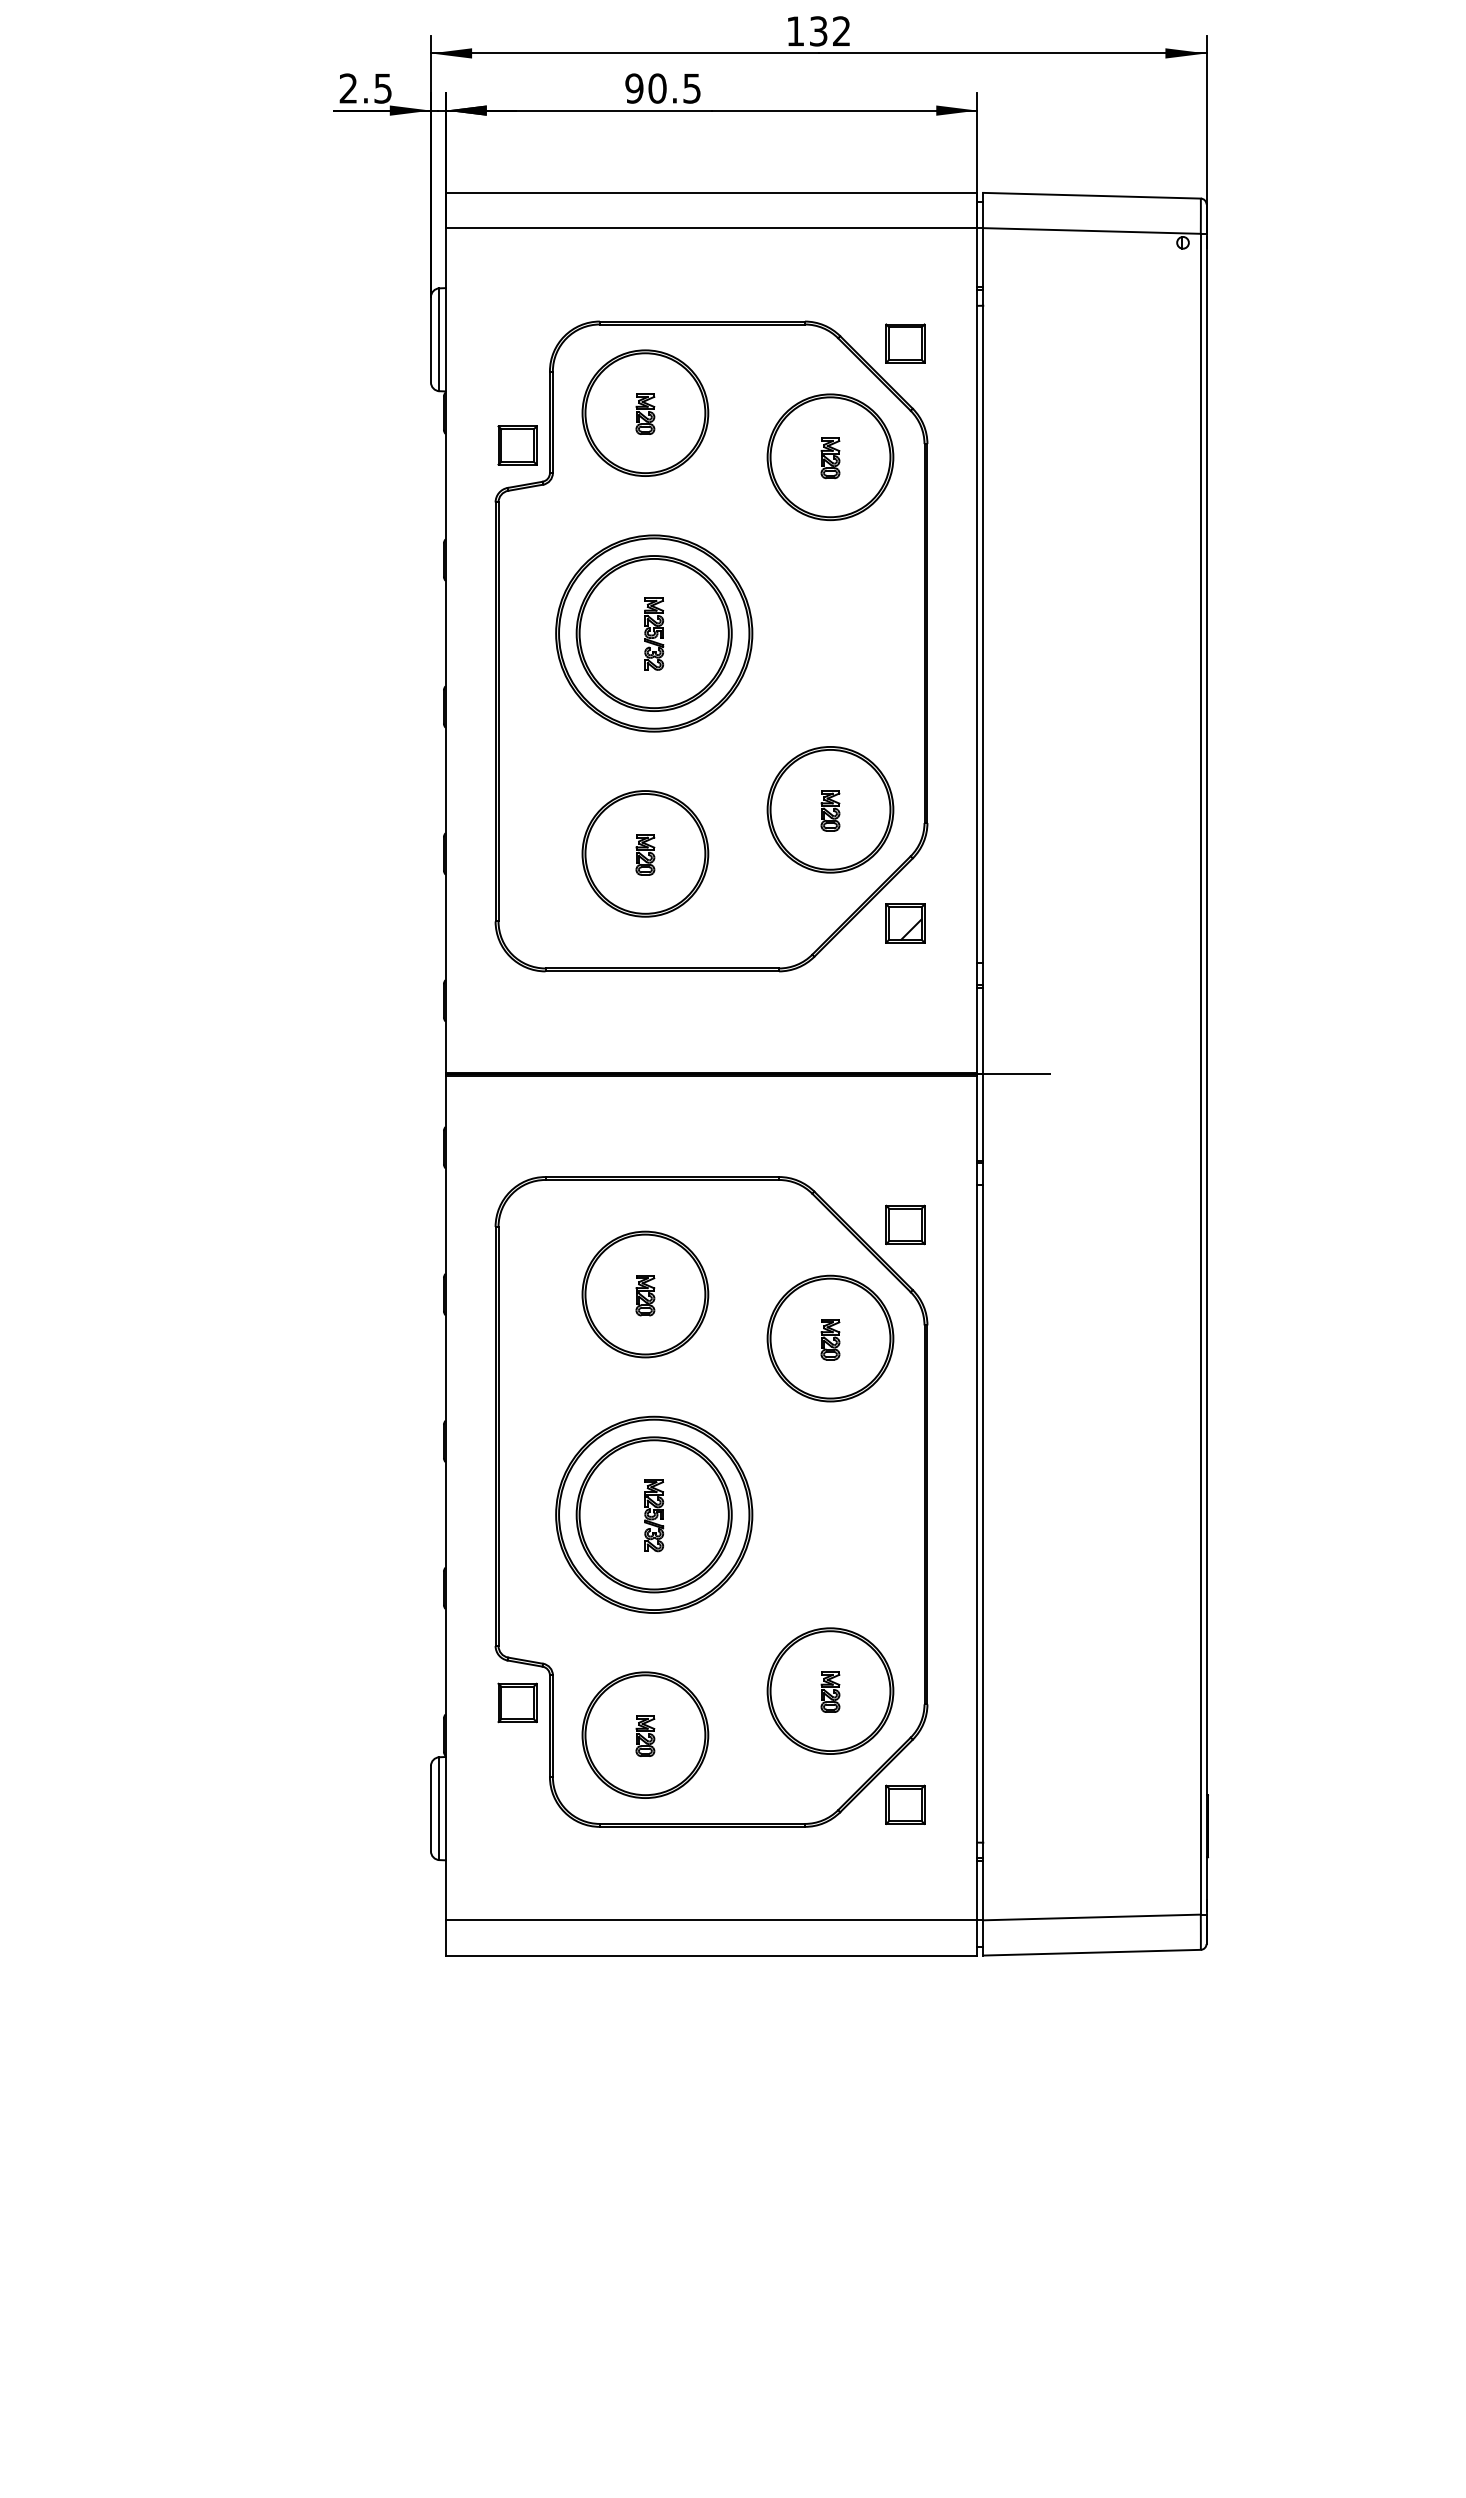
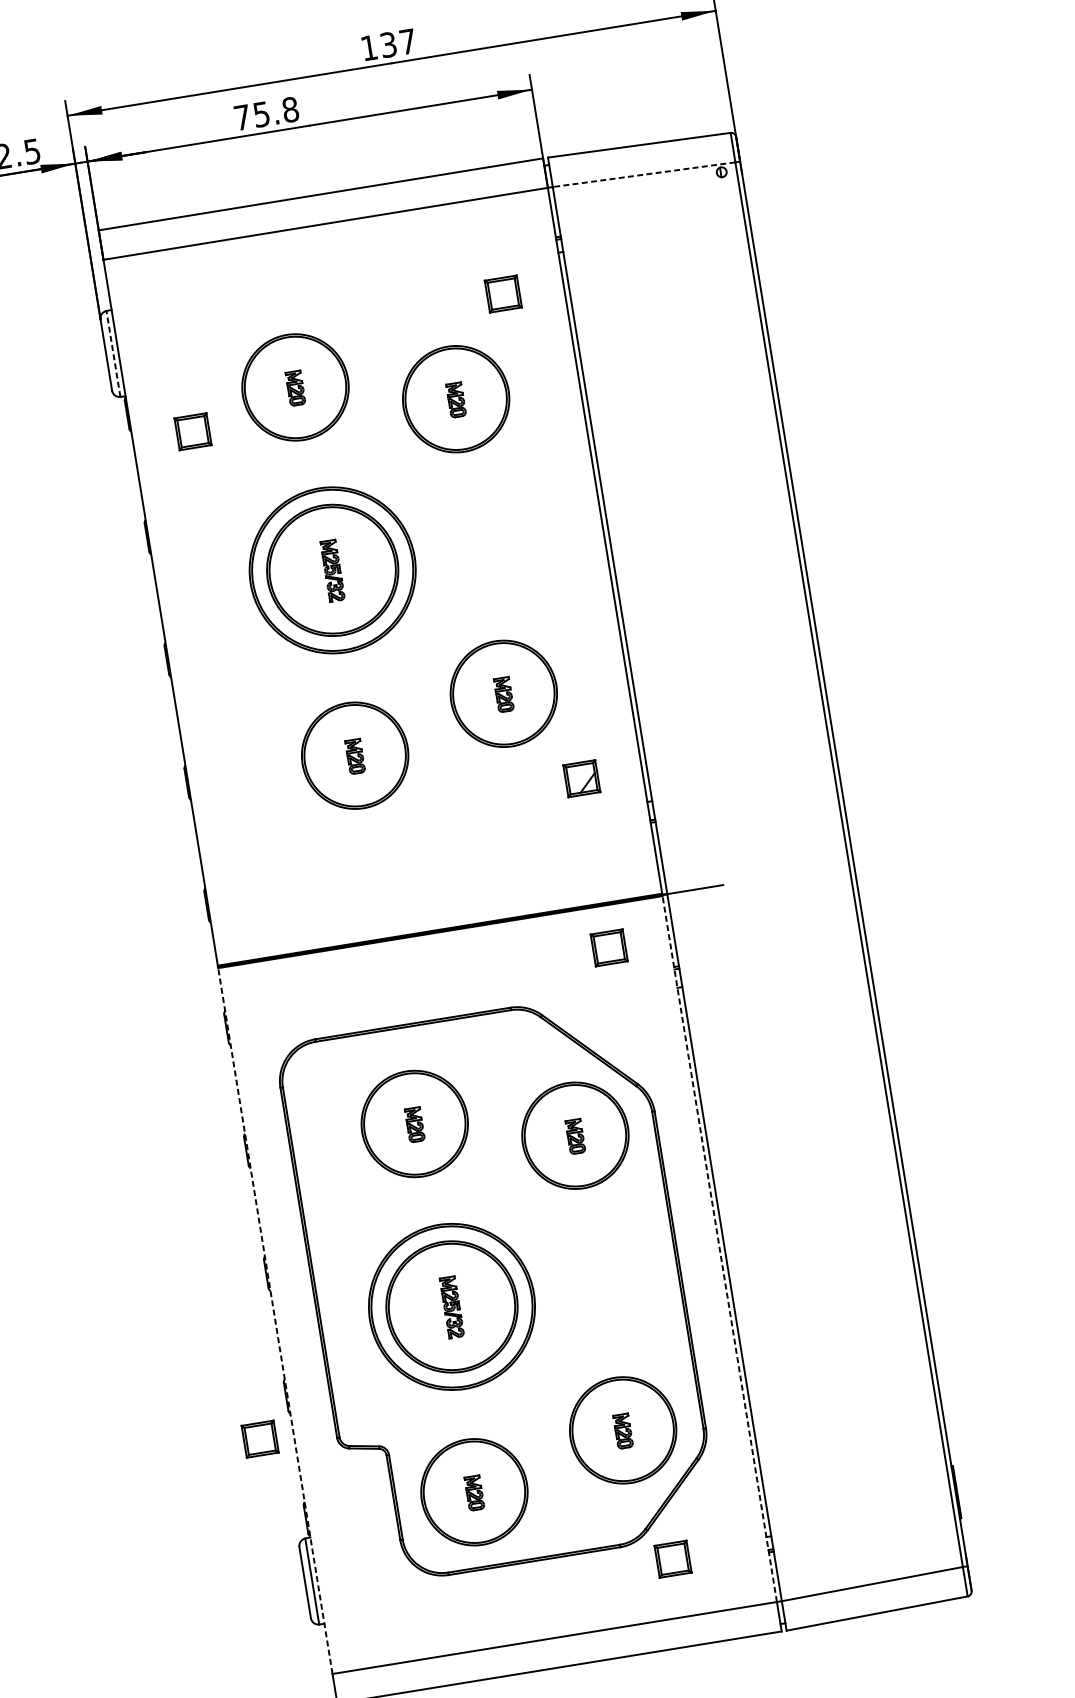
text: (841, 30) -> (407, 41), 132 -> 137
text: (663, 88) -> (266, 113), 90.5 -> 75.8
line: (1092, 230) -> (644, 174), solid -> dashed
line: (439, 339) -> (113, 353), solid -> dashed
part: (711, 646) -> (382, 573), removed
part: (905, 1224) -> (609, 947), moved
line: (445, 1496) -> (275, 1319), solid -> dashed
line: (977, 1496) -> (719, 1247), solid -> dashed
part: (517, 1702) -> (260, 1438), moved
part: (905, 1804) -> (673, 1558), moved

